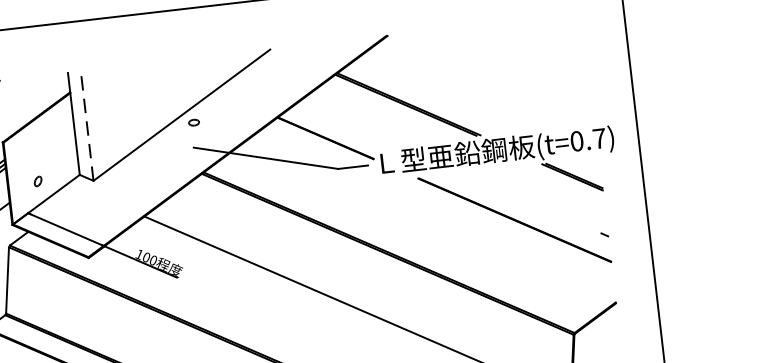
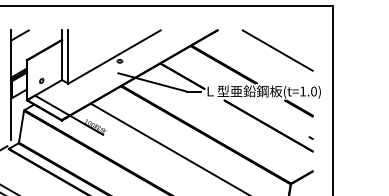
line: (514, 63) -> (277, 50), added
line: (87, 127) -> (68, 57), dashed -> solid
text: (588, 139) -> (308, 91), (t=0.7) -> (t=1.0)

